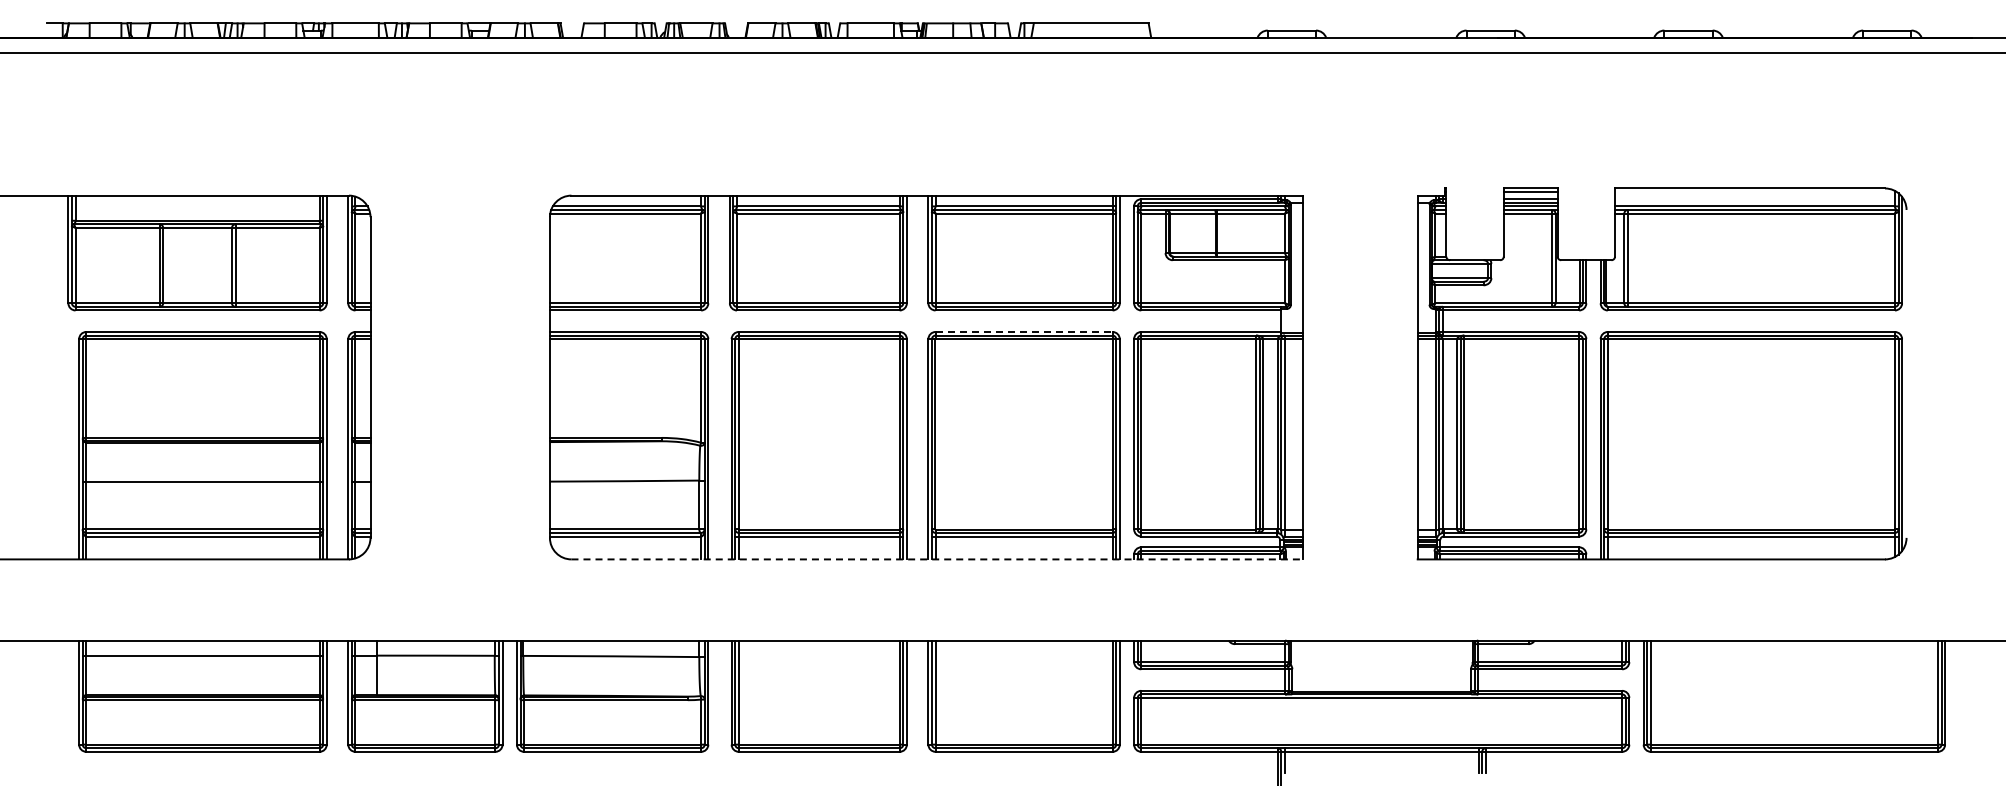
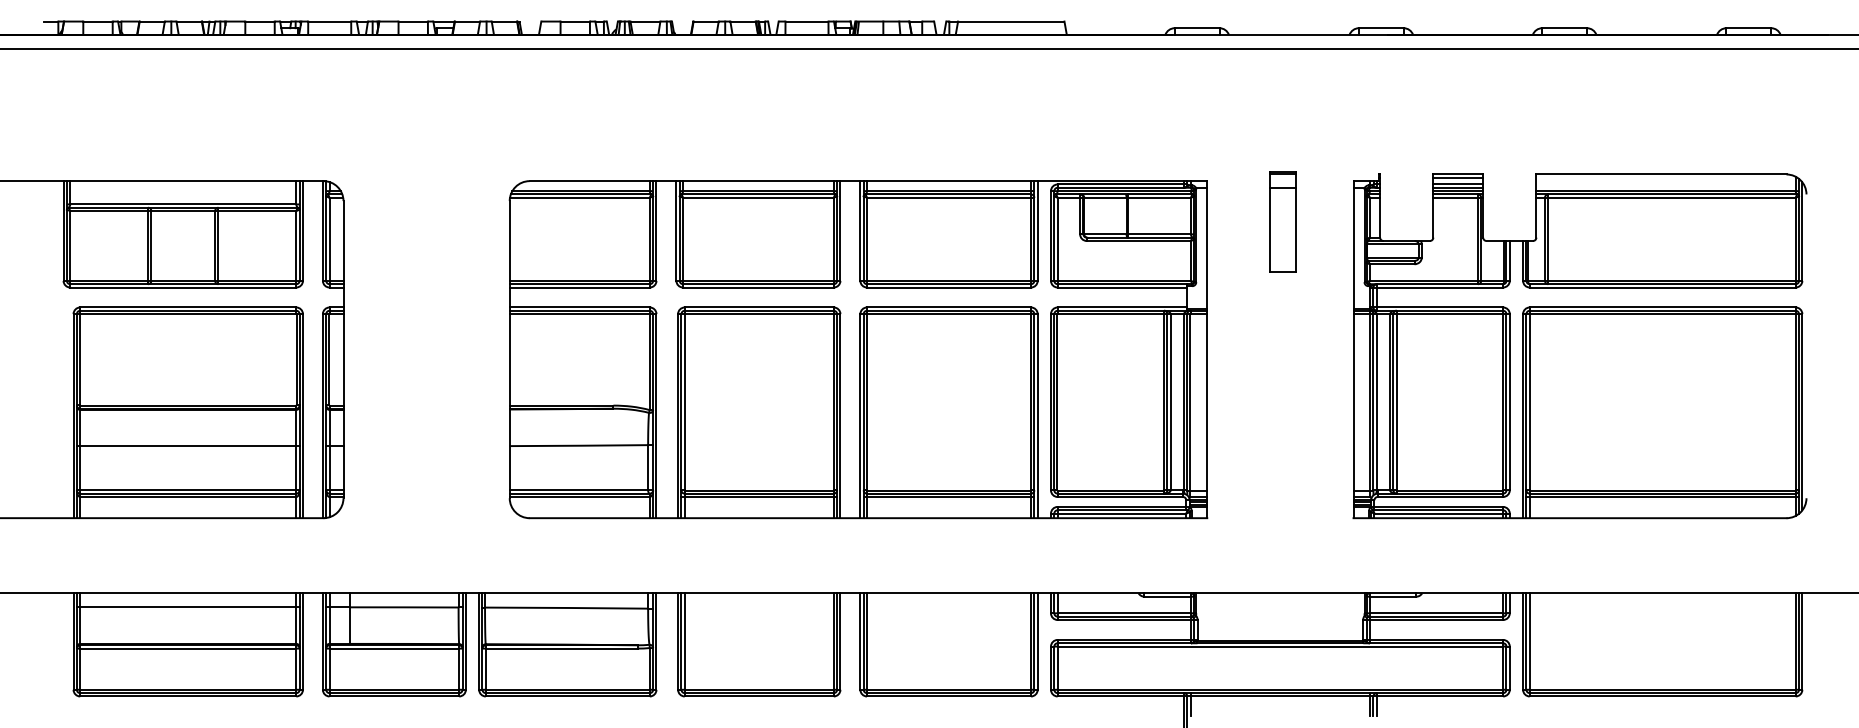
part: (1384, 239) -> (1282, 221), added
line: (1024, 331) -> (949, 307), dashed -> solid
part: (1661, 373) -> (1579, 345), moved
line: (937, 559) -> (868, 518), dashed -> solid

